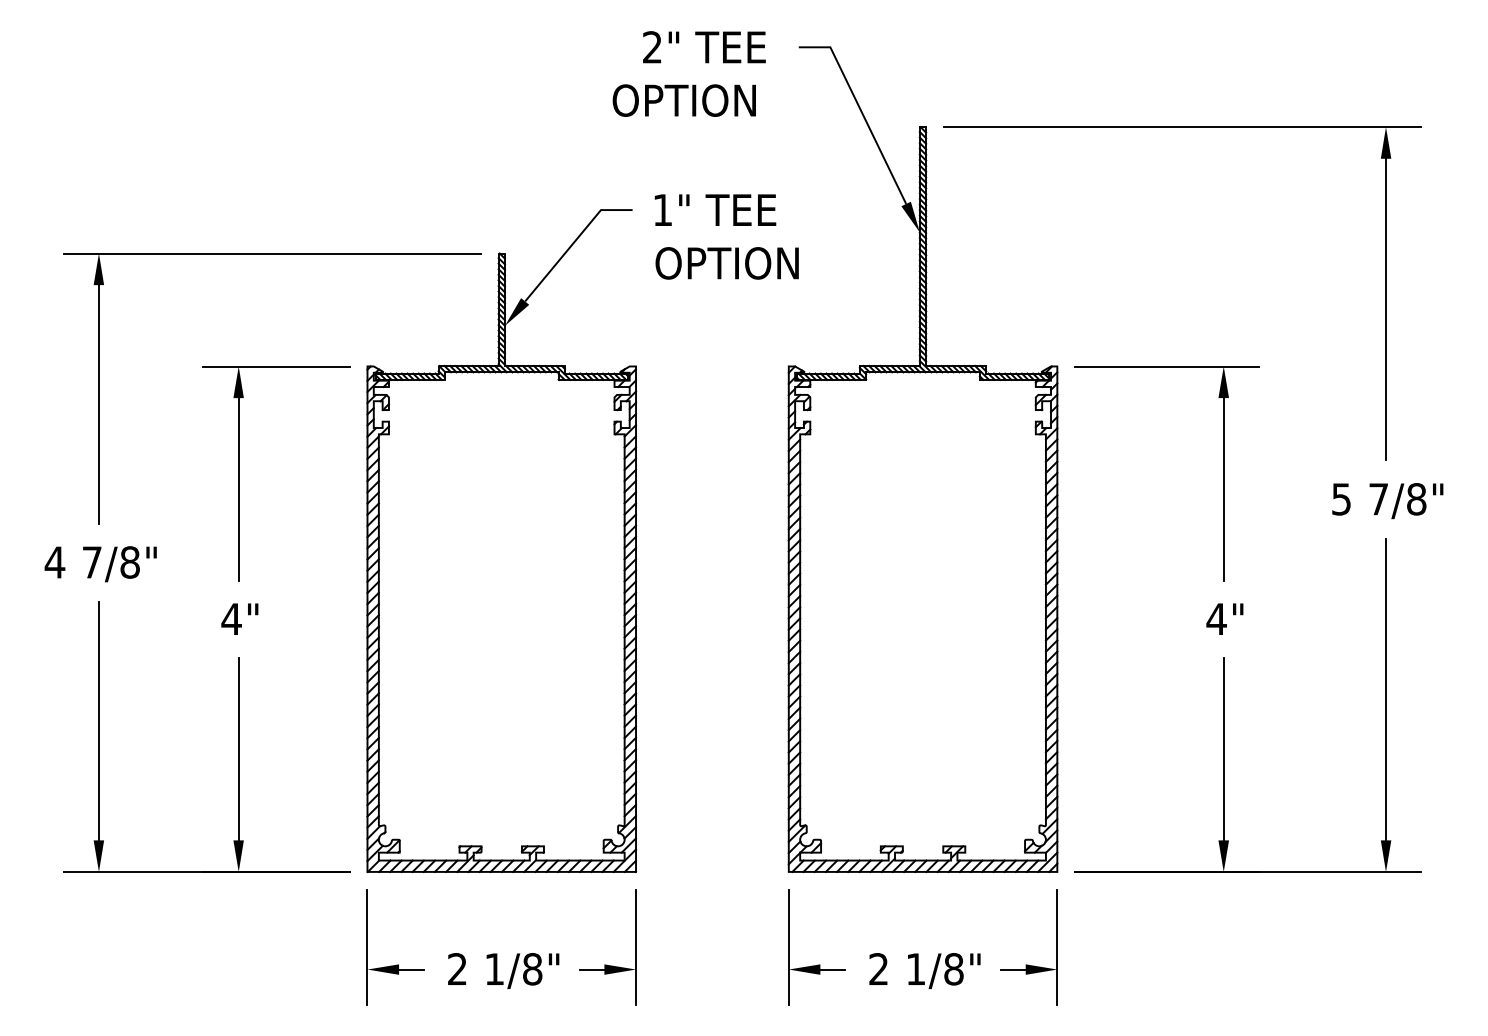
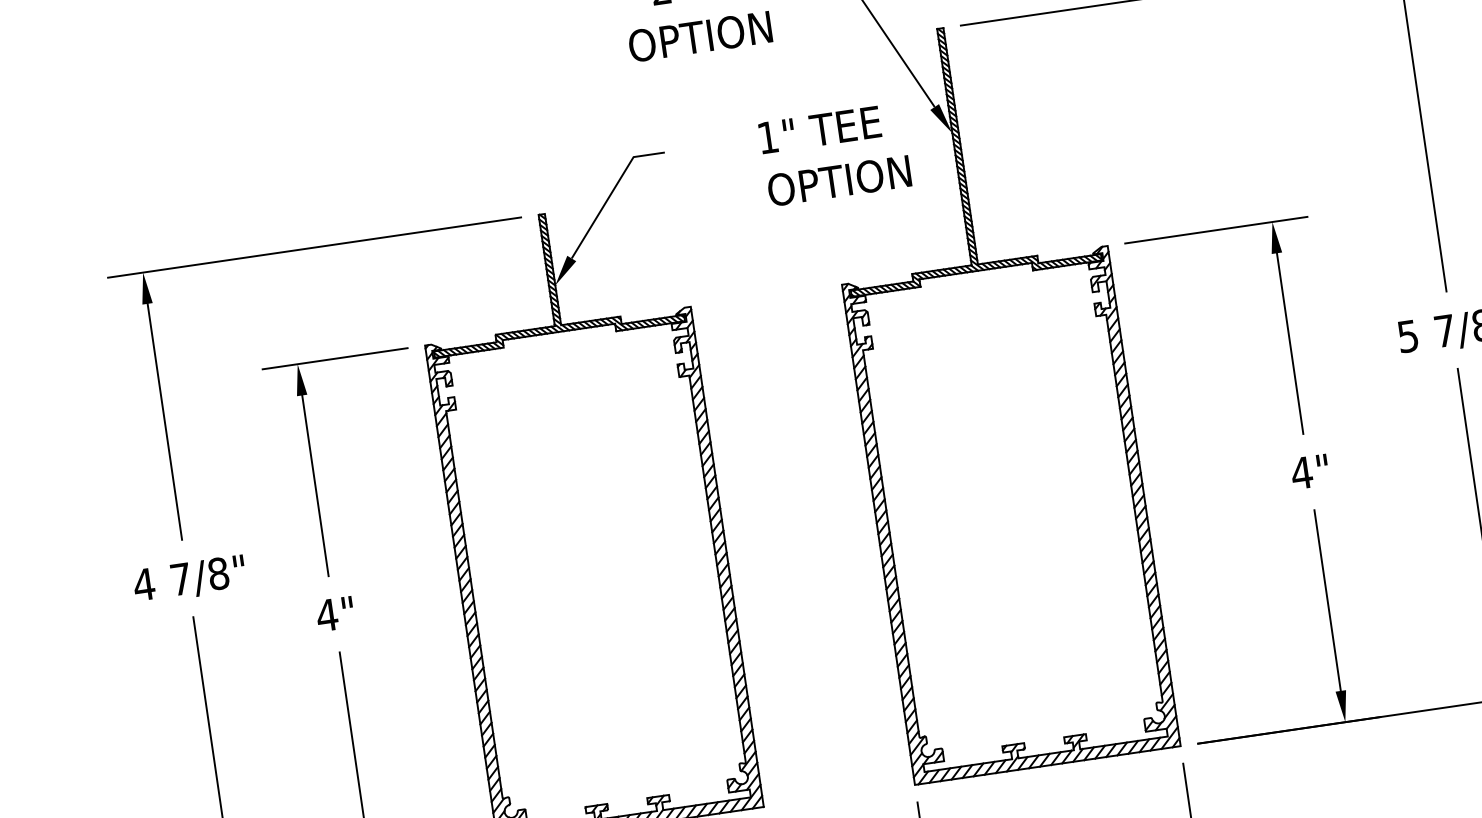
text: (726, 236) -> (834, 154), moved

